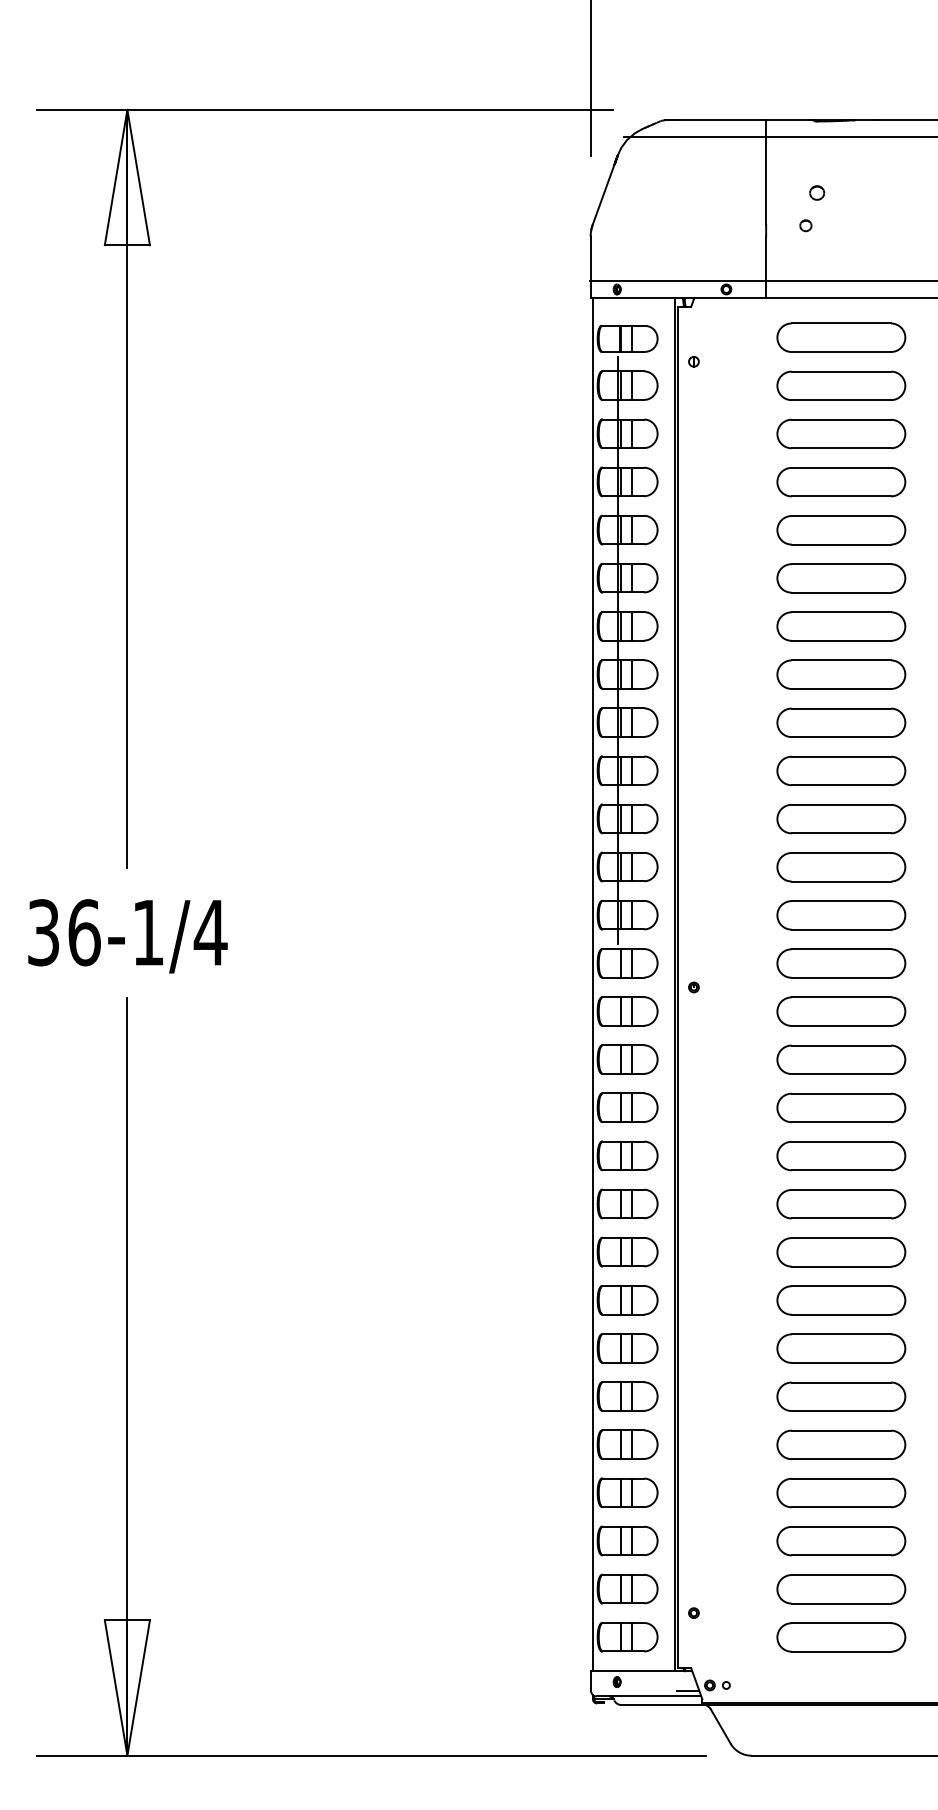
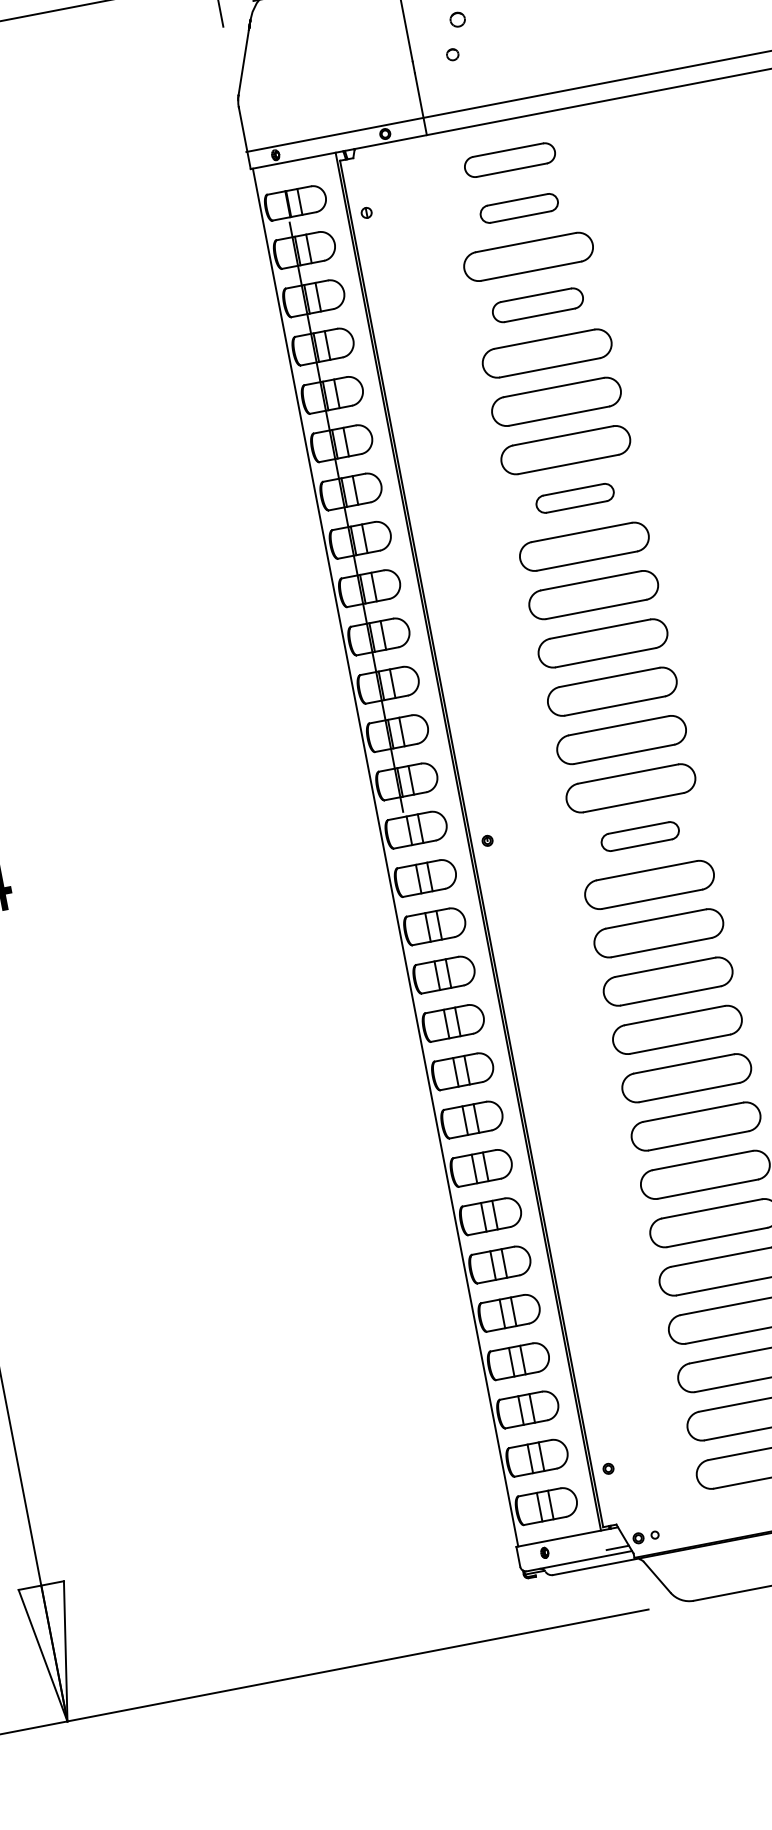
part: (841, 337) -> (510, 160), size x0.7
part: (841, 385) -> (519, 208), size x0.6
part: (841, 482) -> (538, 305), size x0.7
part: (841, 674) -> (575, 498), size x0.6
part: (841, 1011) -> (640, 836), size x0.6

